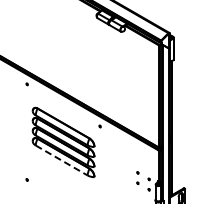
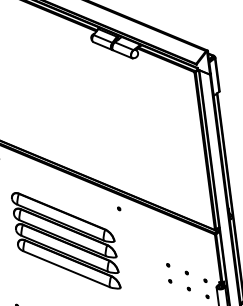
line: (61, 160) -> (66, 269), dashed -> solid
part: (126, 171) -> (168, 273), added

